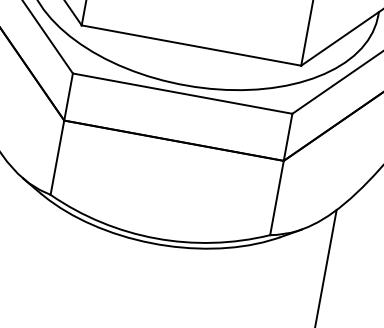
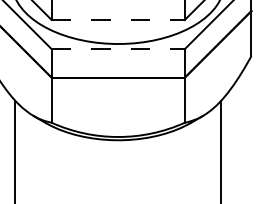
line: (191, 46) -> (118, 20), solid -> dashed
line: (182, 94) -> (118, 49), solid -> dashed

